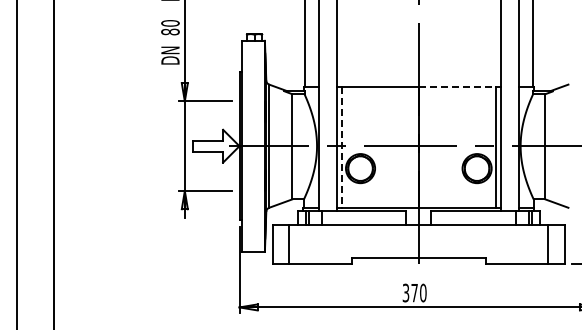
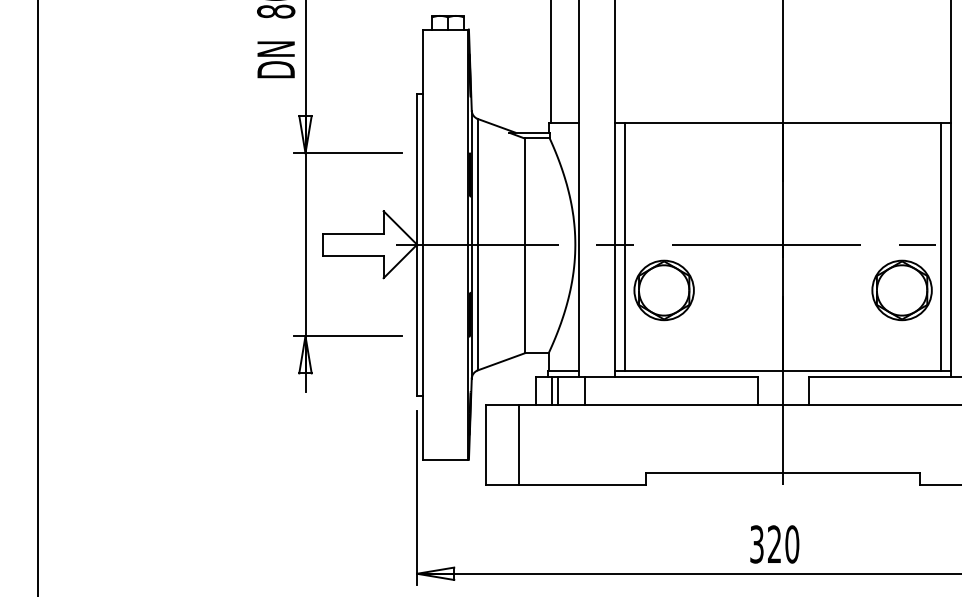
line: (457, 86) -> (862, 122), dashed -> solid
line: (341, 147) -> (625, 247), dashed -> solid
text: (414, 292) -> (774, 543), 370 -> 320

